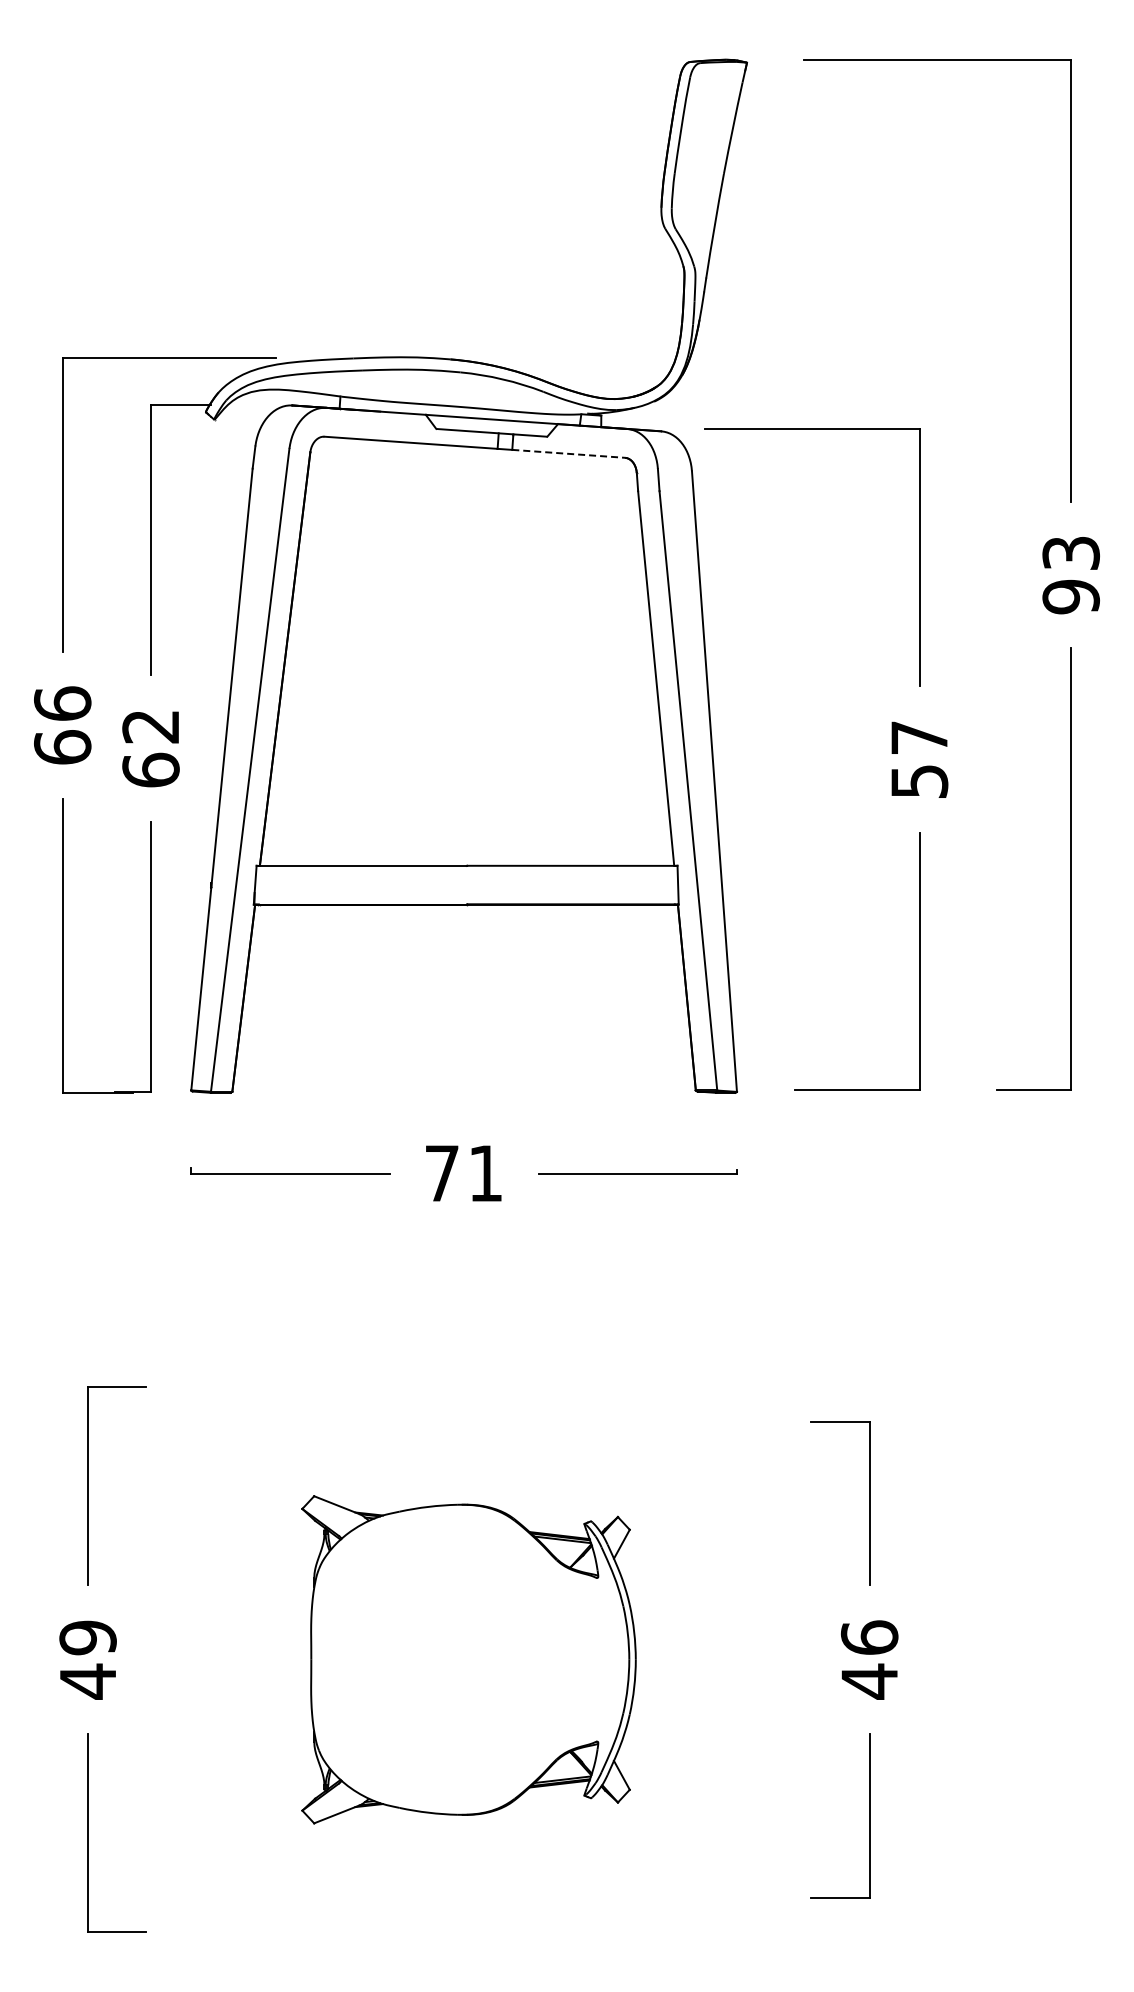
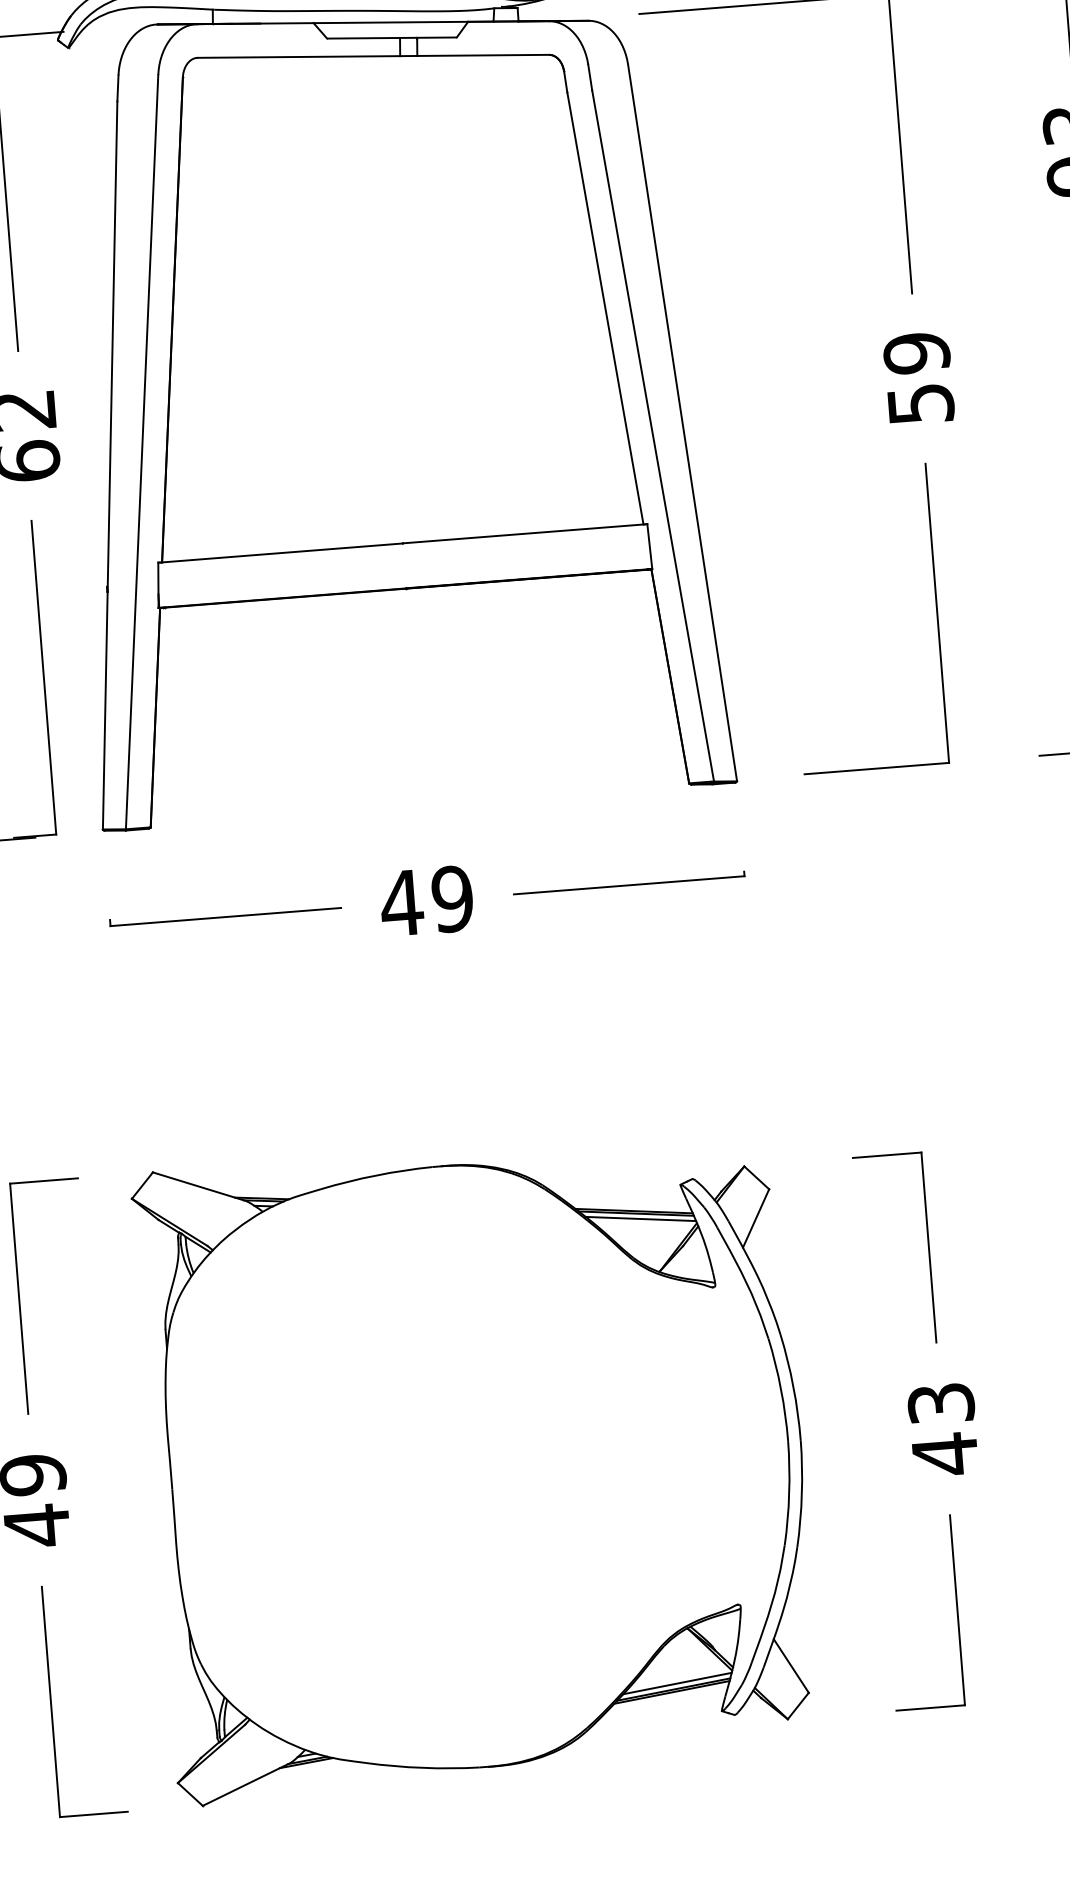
line: (568, 453) -> (482, 55), dashed -> solid
text: (919, 737) -> (916, 352), 57 -> 59
text: (462, 1173) -> (425, 901), 71 -> 49
text: (869, 1637) -> (940, 1403), 46 -> 43
part: (468, 1659) -> (477, 1465), size x1.67

